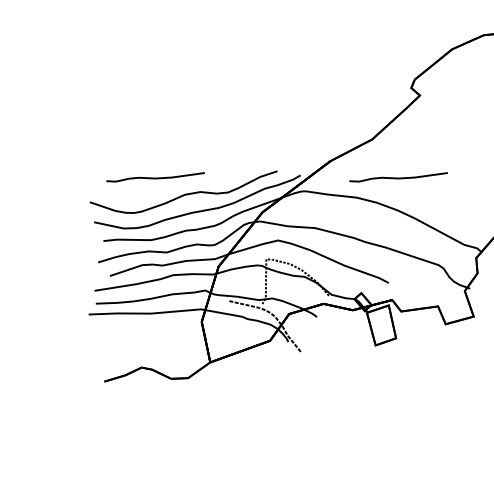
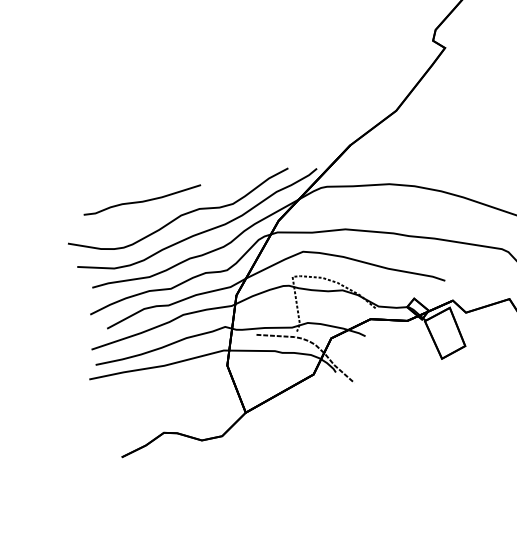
curve: (398, 177) -> (435, 151), removed

